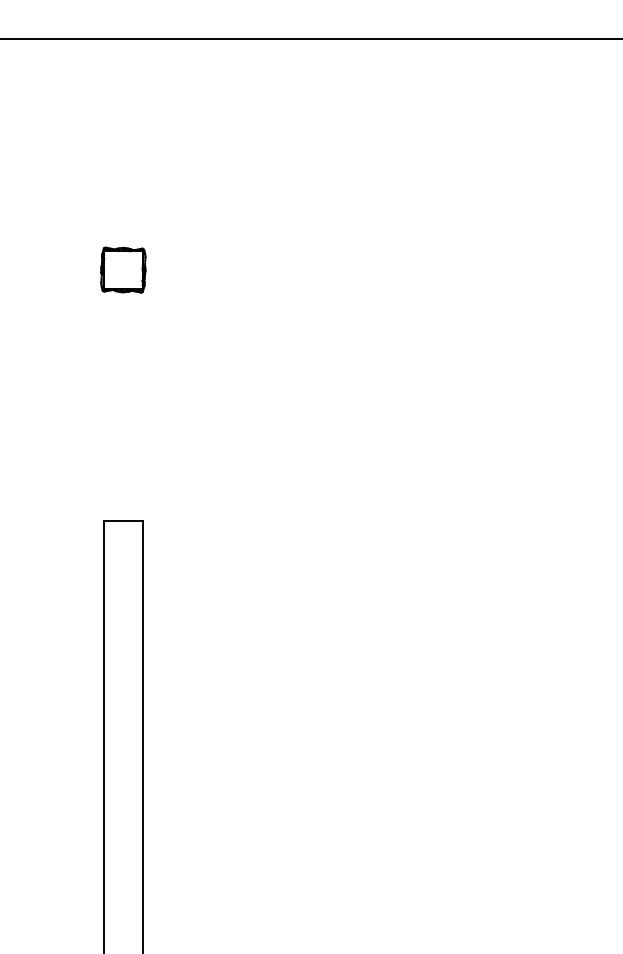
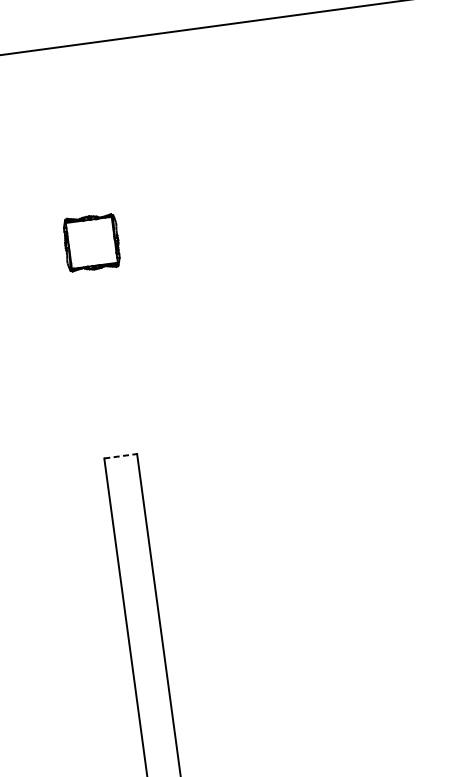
part: (123, 269) -> (91, 242), size x1.4
line: (123, 520) -> (120, 455), solid -> dashed

